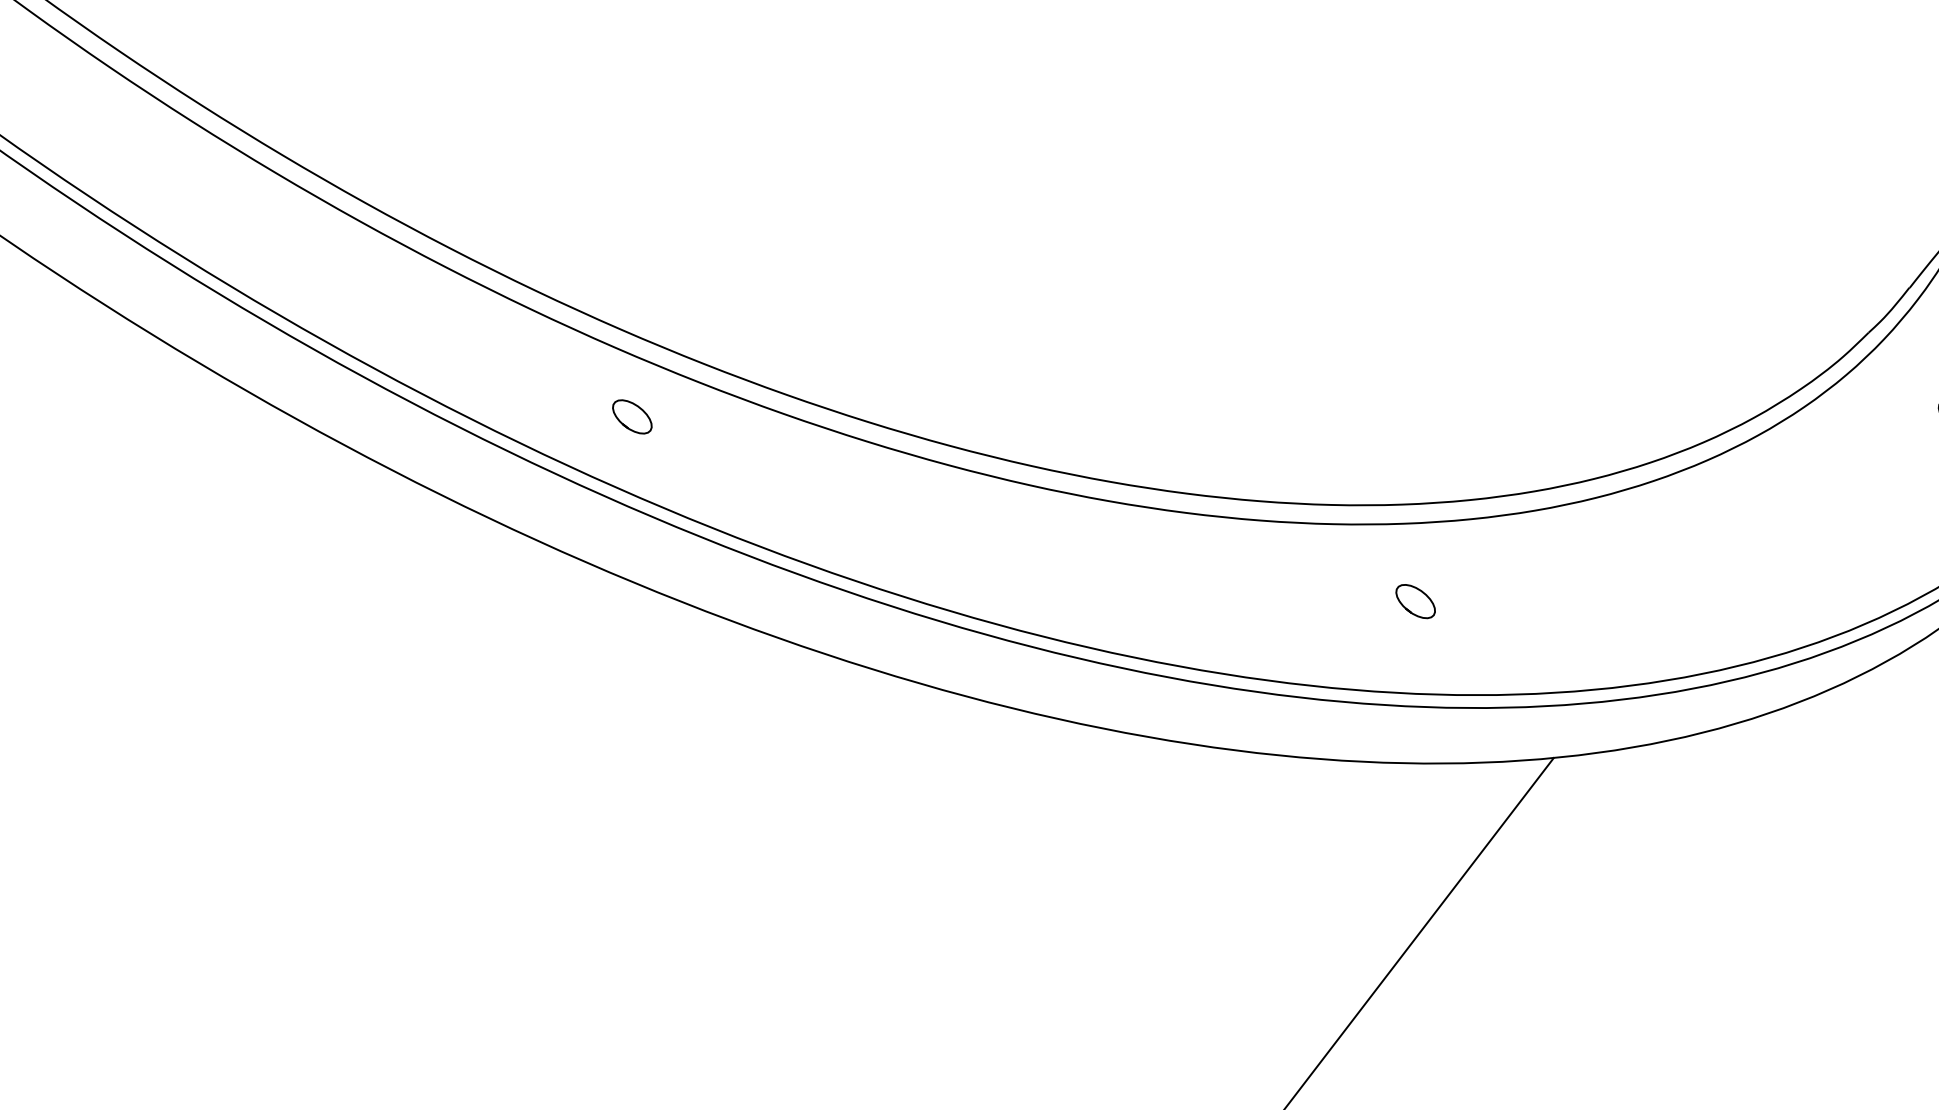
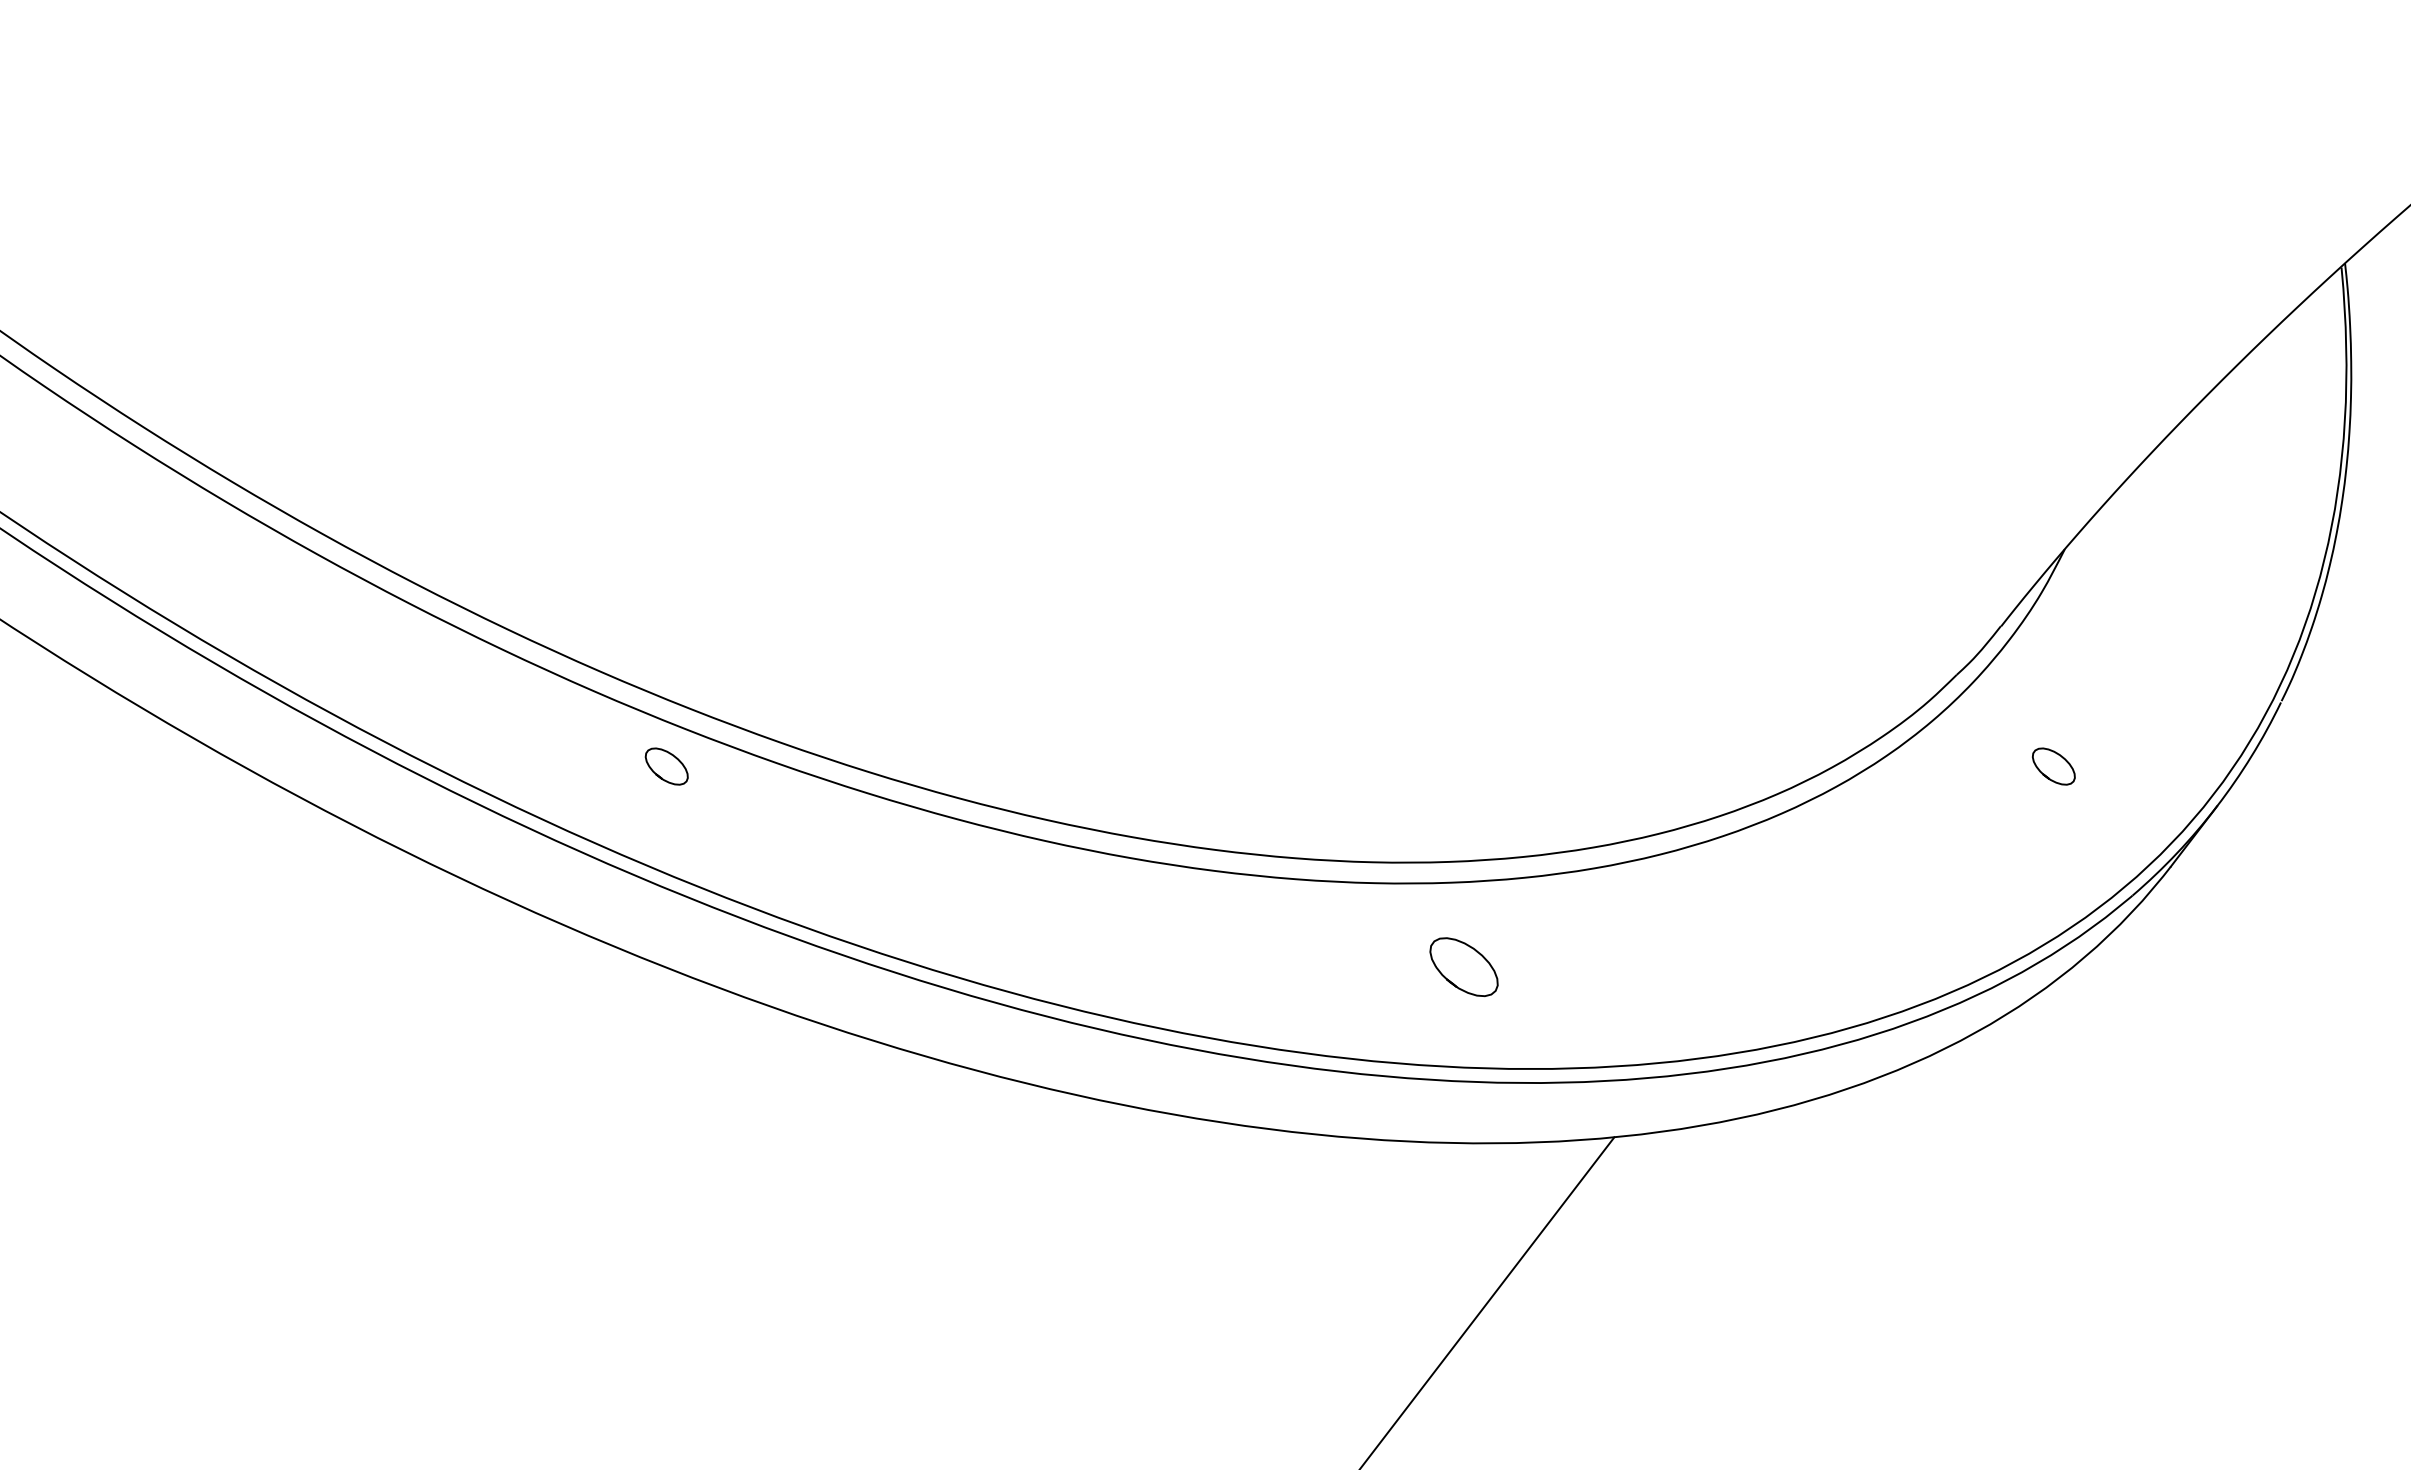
part: (632, 416) -> (666, 766), moved
part: (1415, 601) -> (1464, 967), size x1.6

